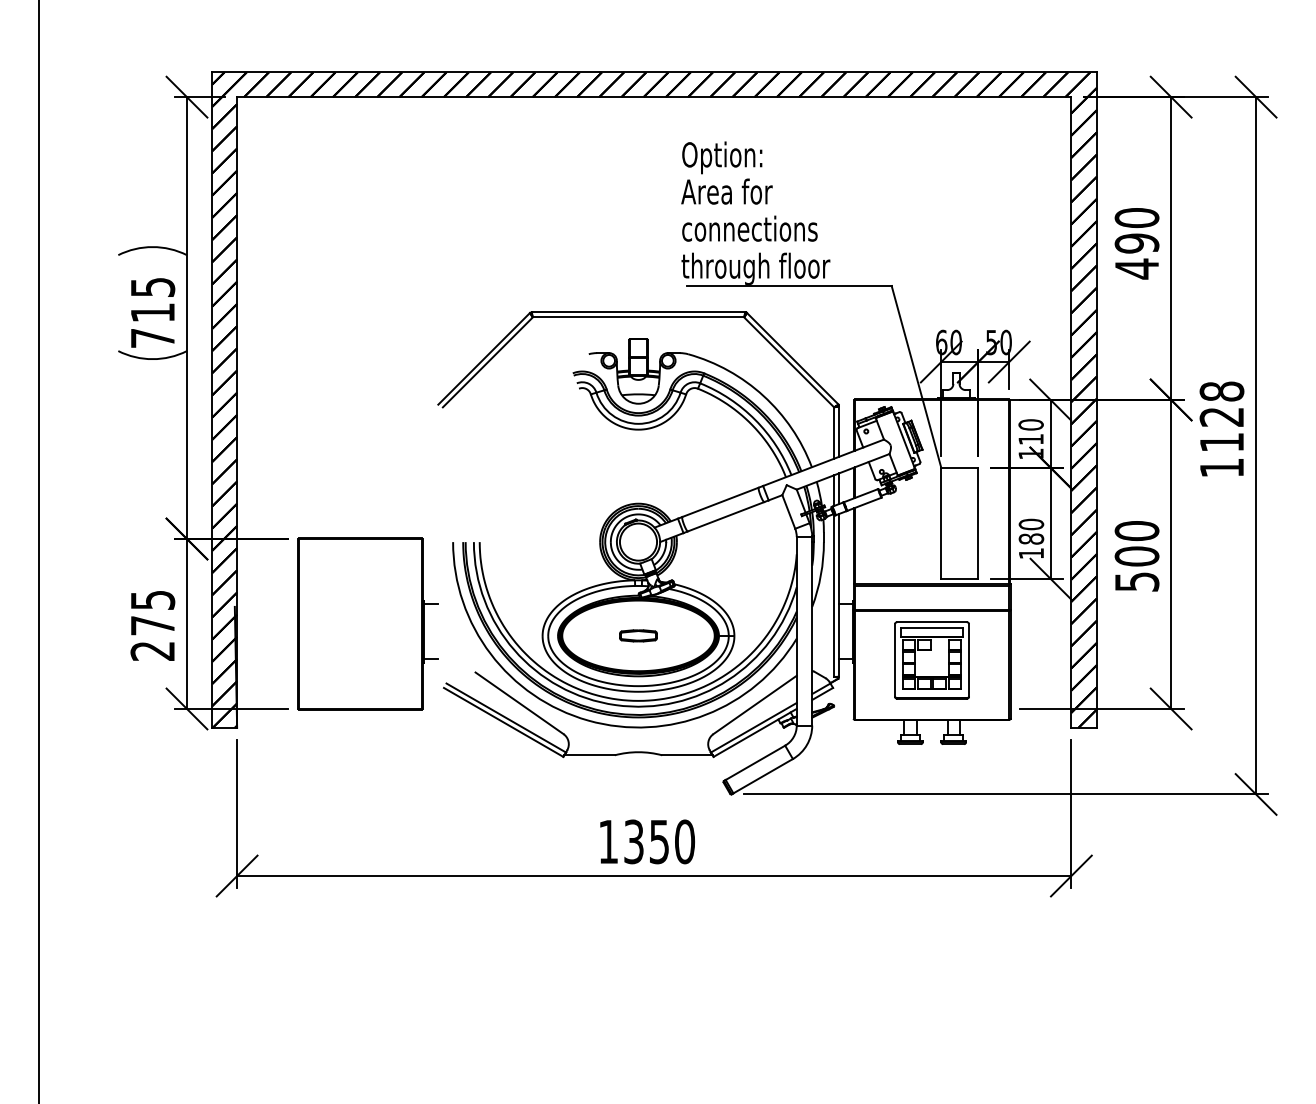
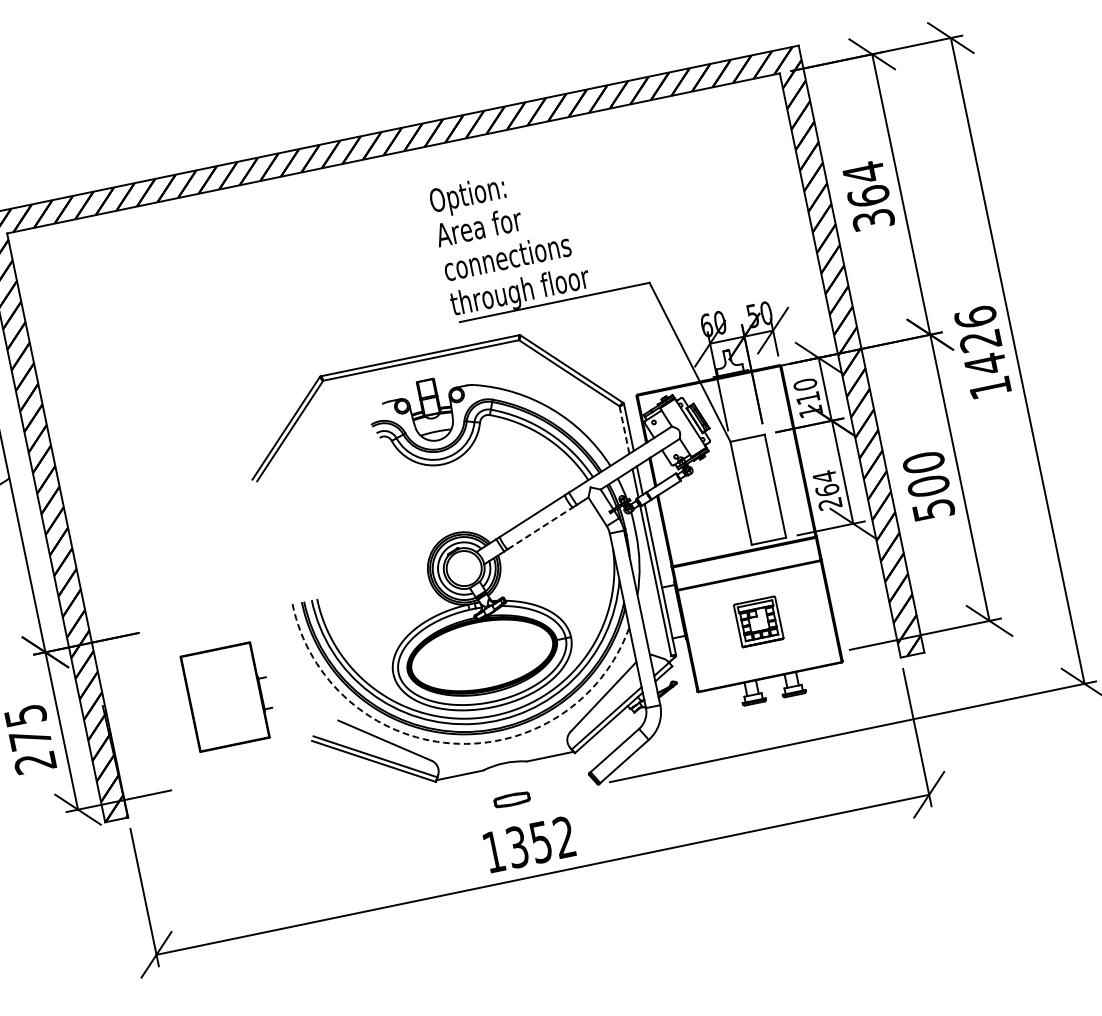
text: (1136, 243) -> (868, 196), 490 -> 364
text: (1221, 417) -> (980, 341), 1128 -> 1426
line: (834, 433) -> (624, 430), solid -> dashed
line: (726, 516) -> (540, 527), solid -> dashed
text: (1031, 538) -> (827, 489), 180 -> 264
part: (367, 623) -> (228, 695), size x0.6
part: (638, 635) -> (512, 799), moved
part: (931, 660) -> (758, 622), size x0.6
arc: (588, 720) -> (452, 743), solid -> dashed
text: (685, 841) -> (565, 836), 1350 -> 1352

